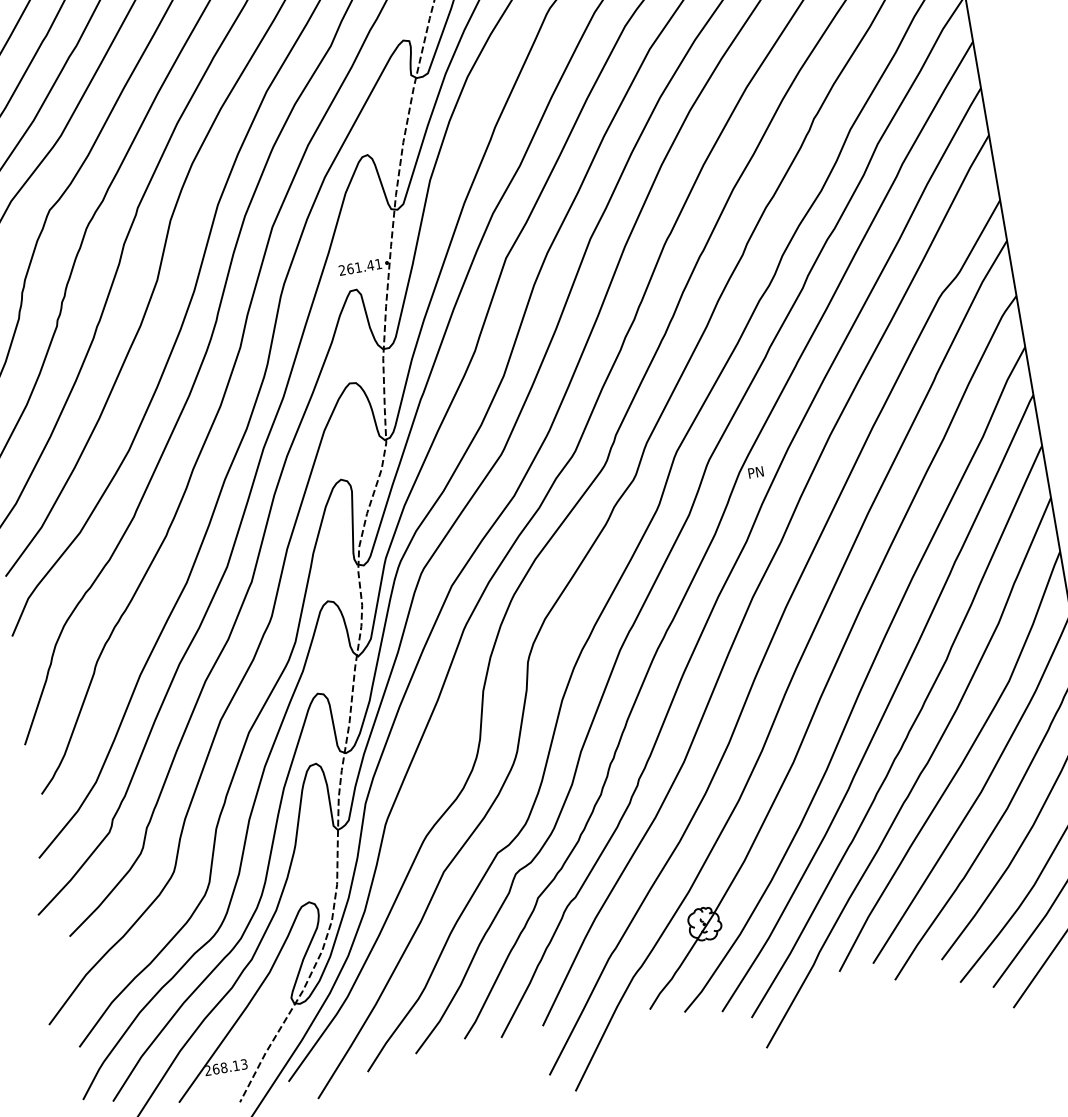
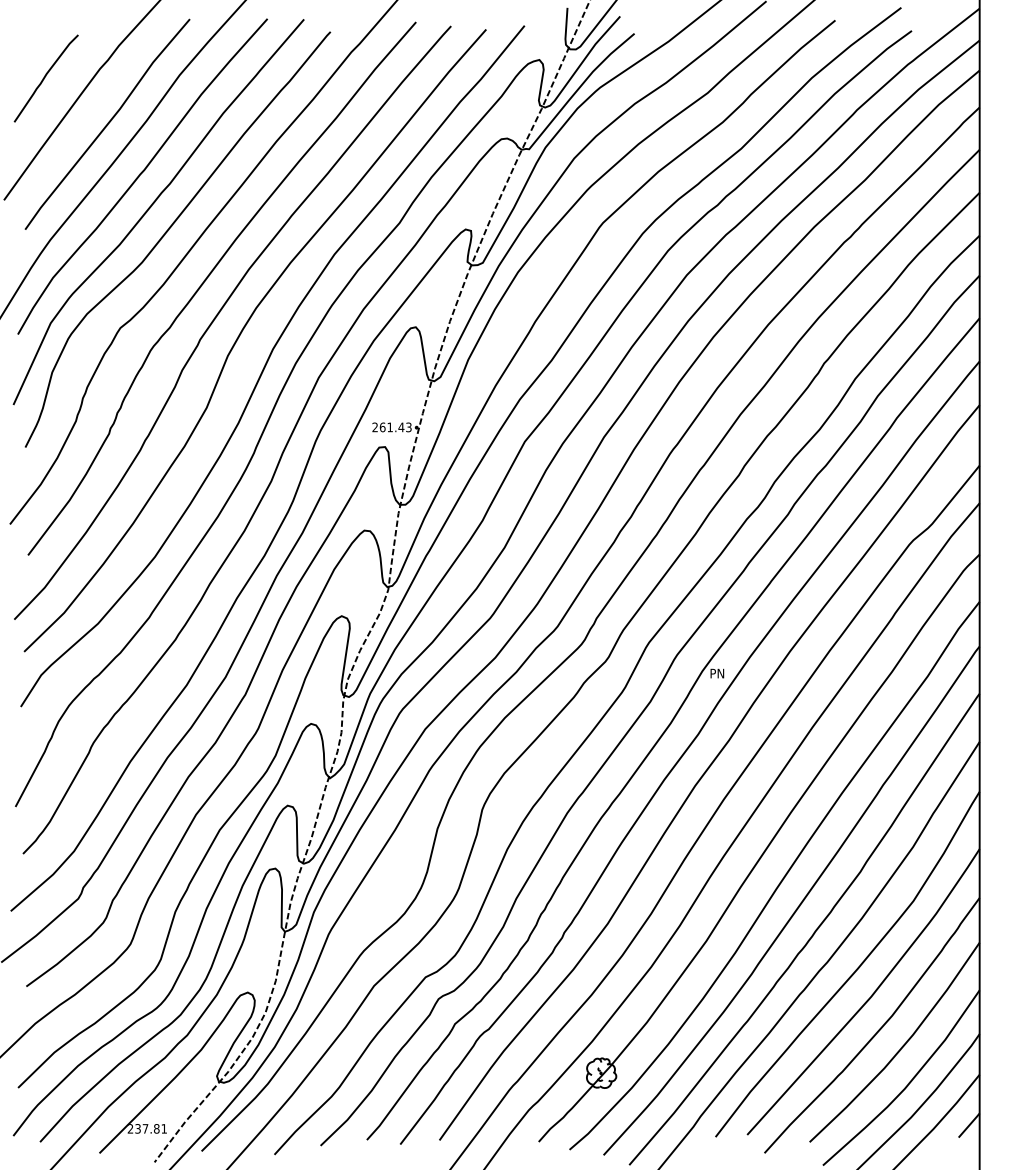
text: (378, 264) -> (408, 427), 261.41 -> 261.43
text: (229, 1066) -> (150, 1128), 268.13 -> 237.81

